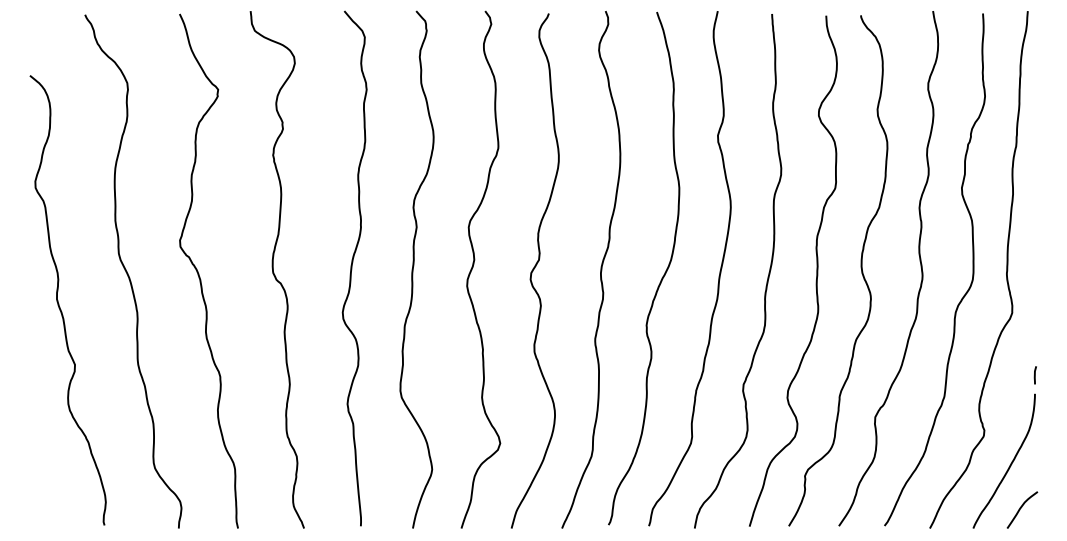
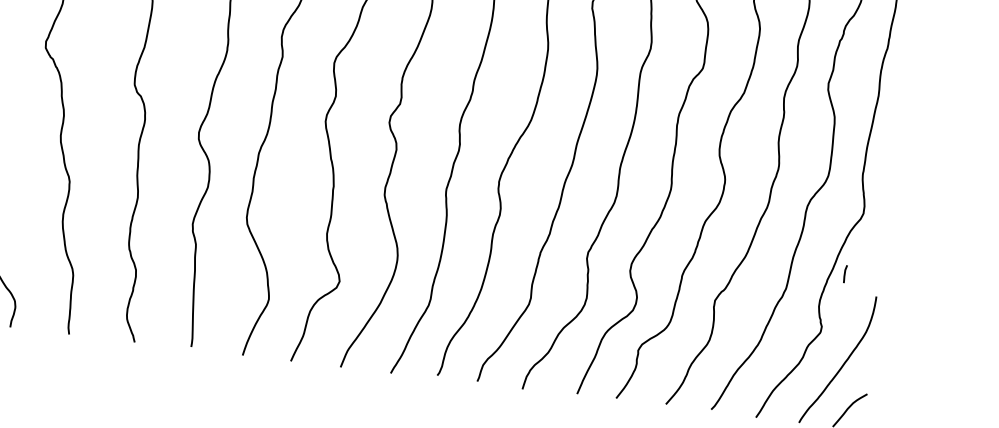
line: (1034, 375) -> (844, 274), moved

